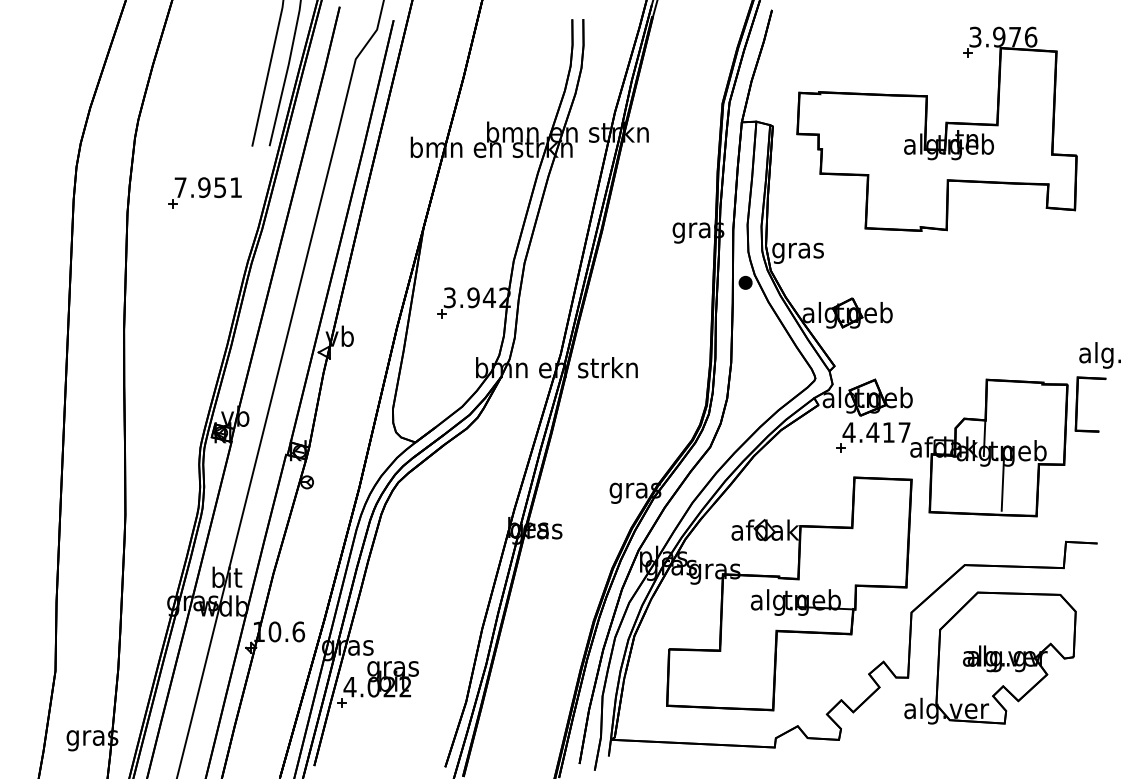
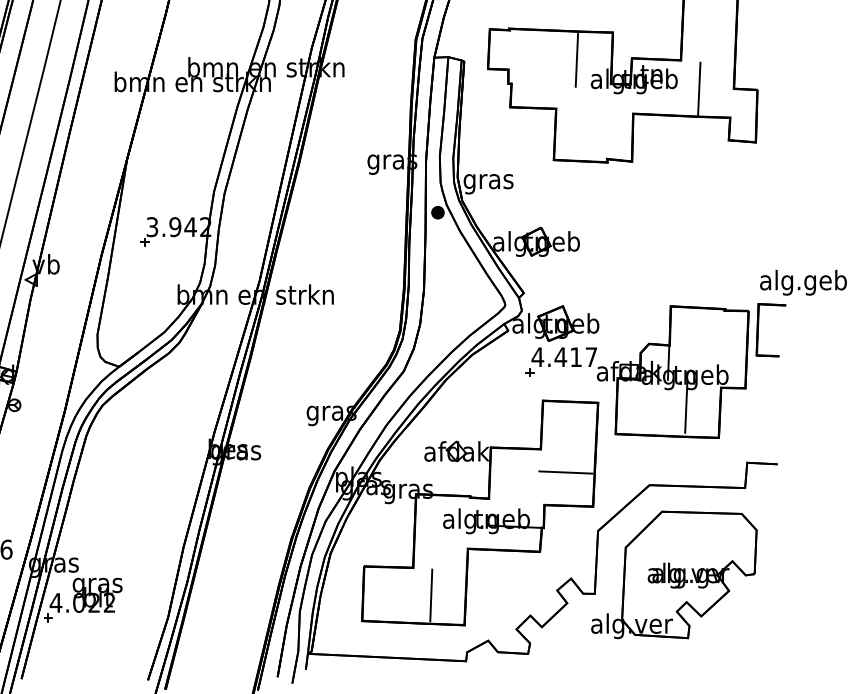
line: (889, 124) -> (576, 59), added
line: (1016, 154) -> (699, 88), added
line: (877, 551) -> (565, 472), added
line: (738, 679) -> (431, 595), added

